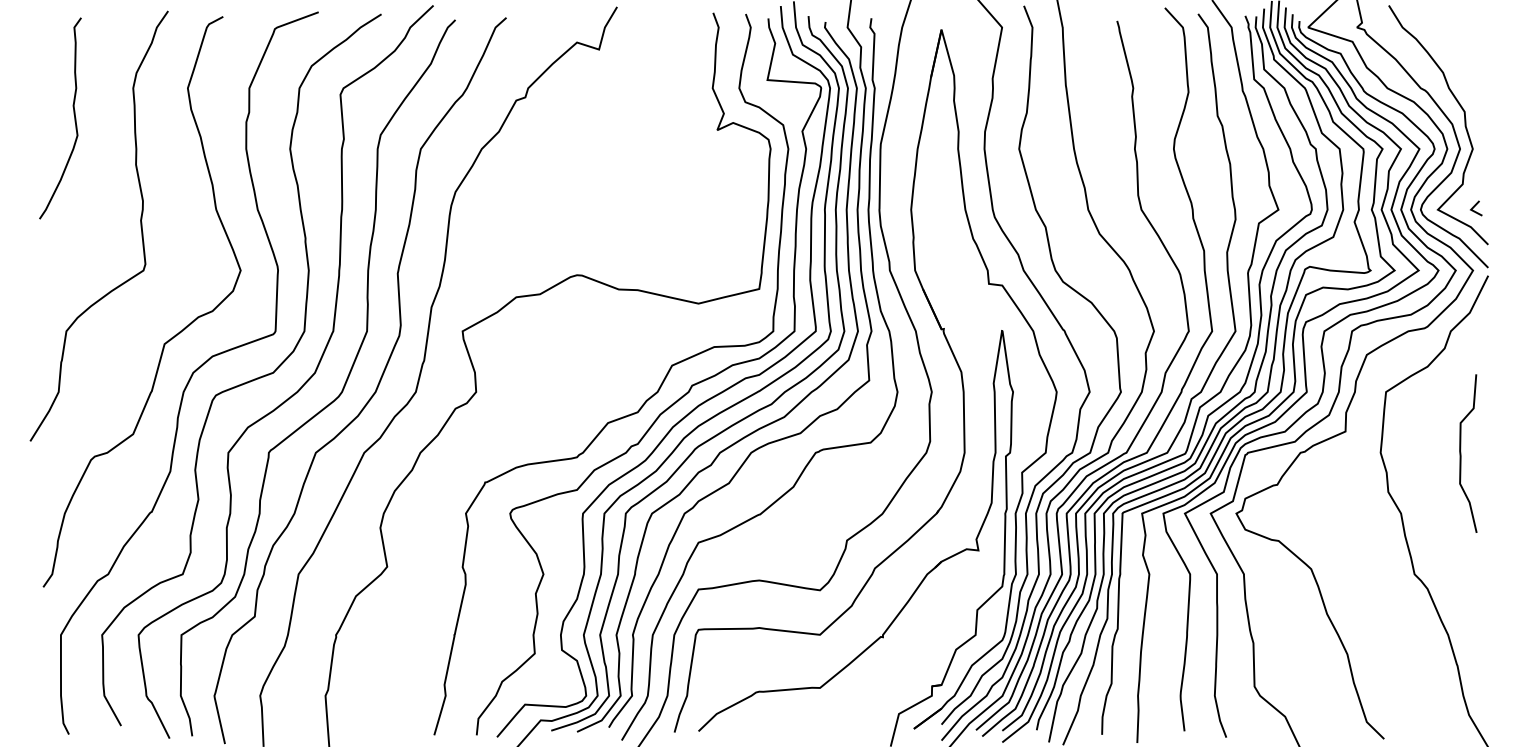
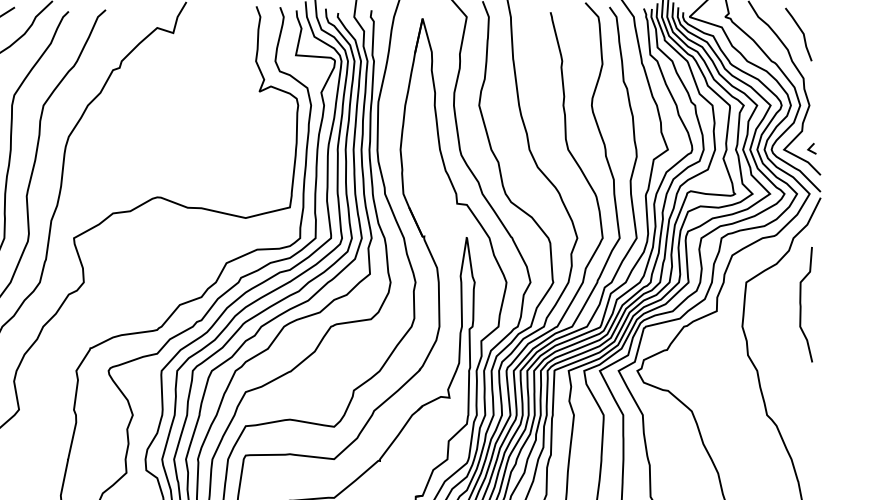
line: (1462, 49) -> (801, 33), added
curve: (1461, 453) -> (801, 304), moved

